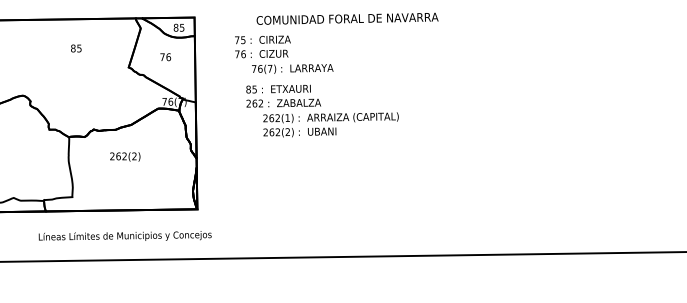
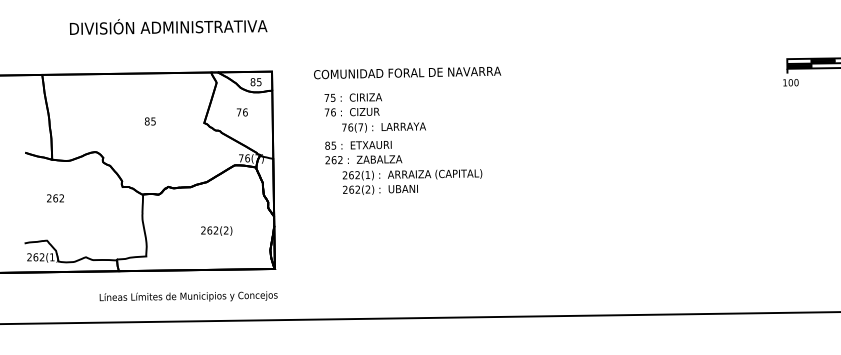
text: (347, 18) -> (407, 72), moved
text: (75, 48) -> (149, 121), moved
text: (283, 54) -> (374, 112), moved
text: (125, 156) -> (216, 230), moved
text: (125, 236) -> (188, 296), moved

